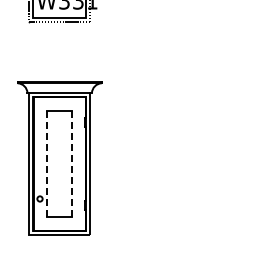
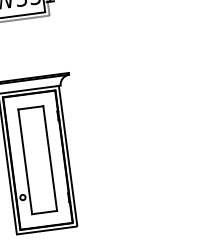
line: (46, 163) -> (24, 161), dashed -> solid
line: (72, 163) -> (50, 158), dashed -> solid

